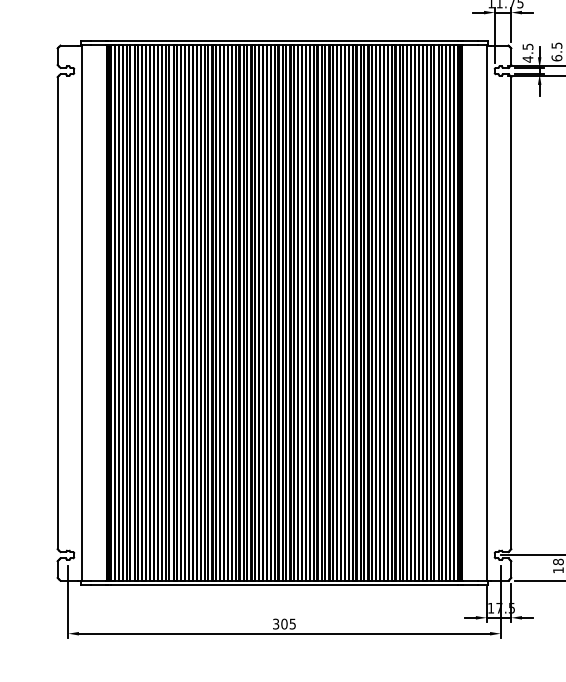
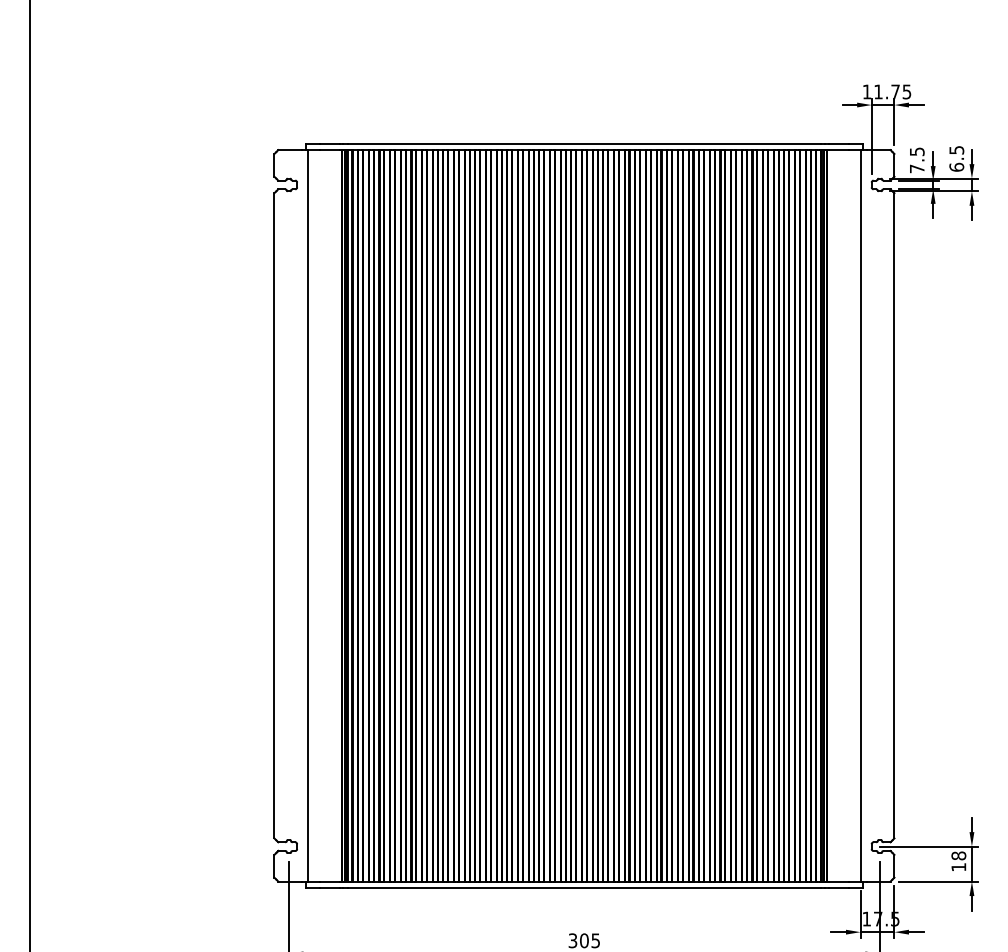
text: (528, 59) -> (917, 168), 4.5 -> 7.5

